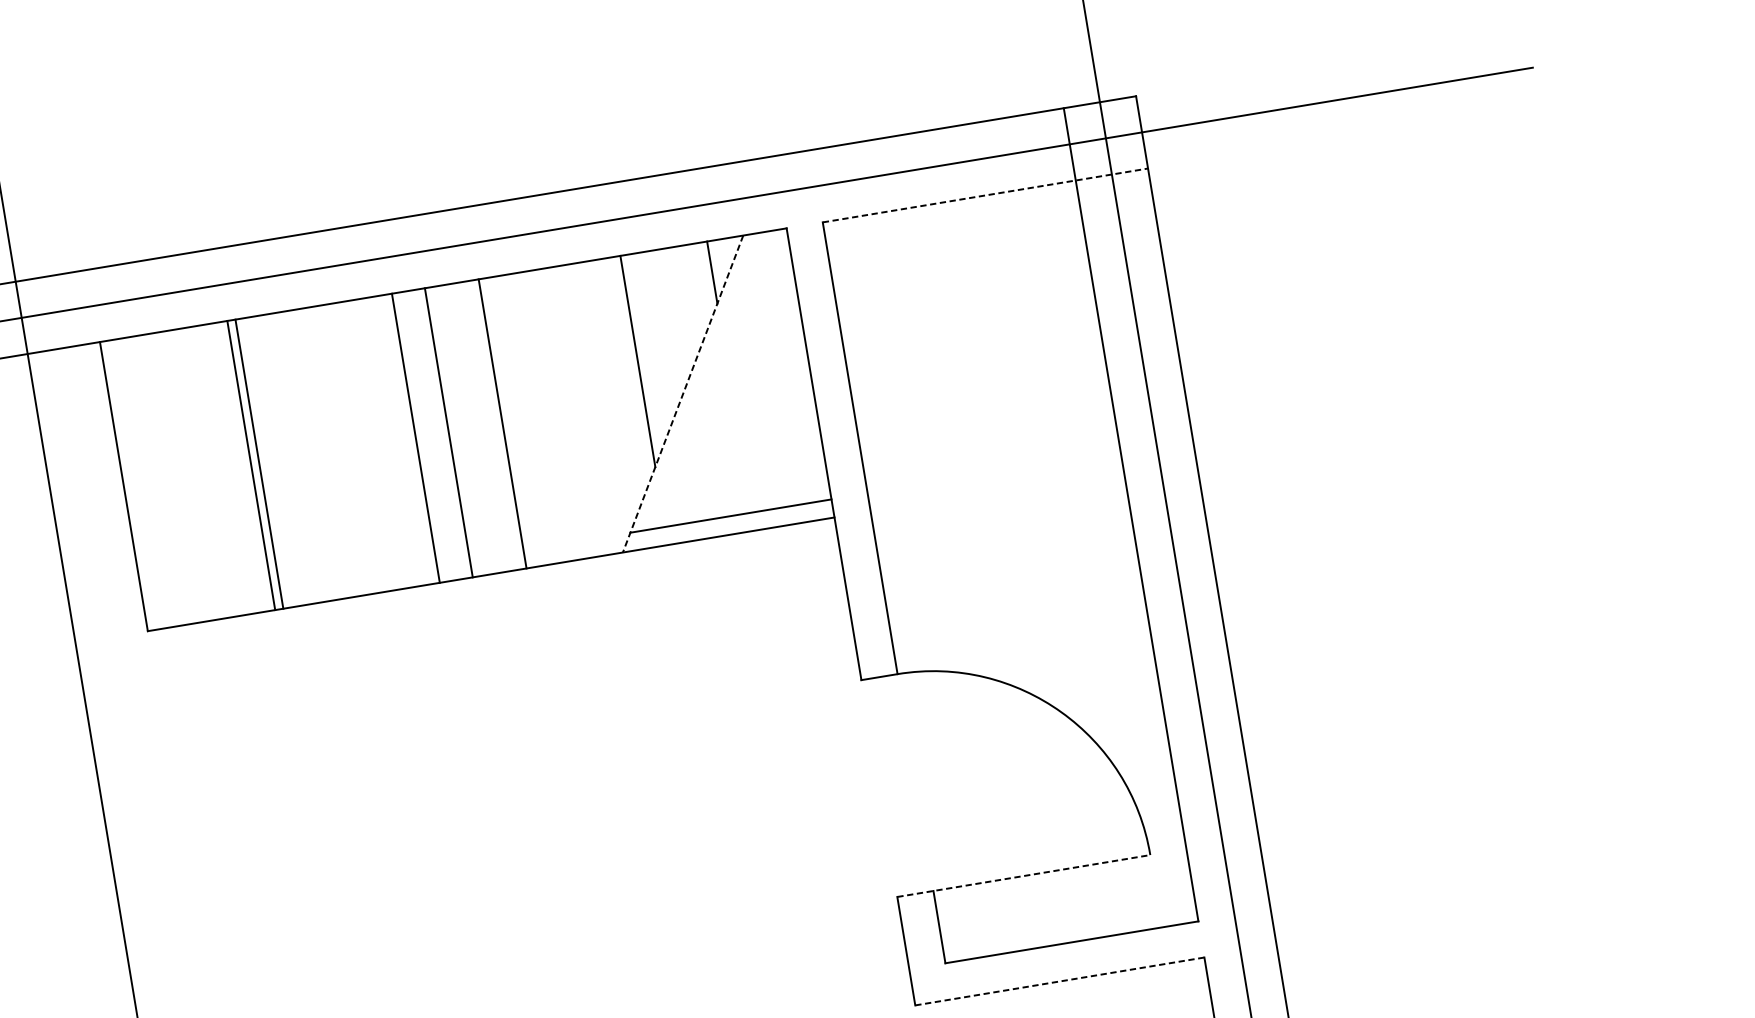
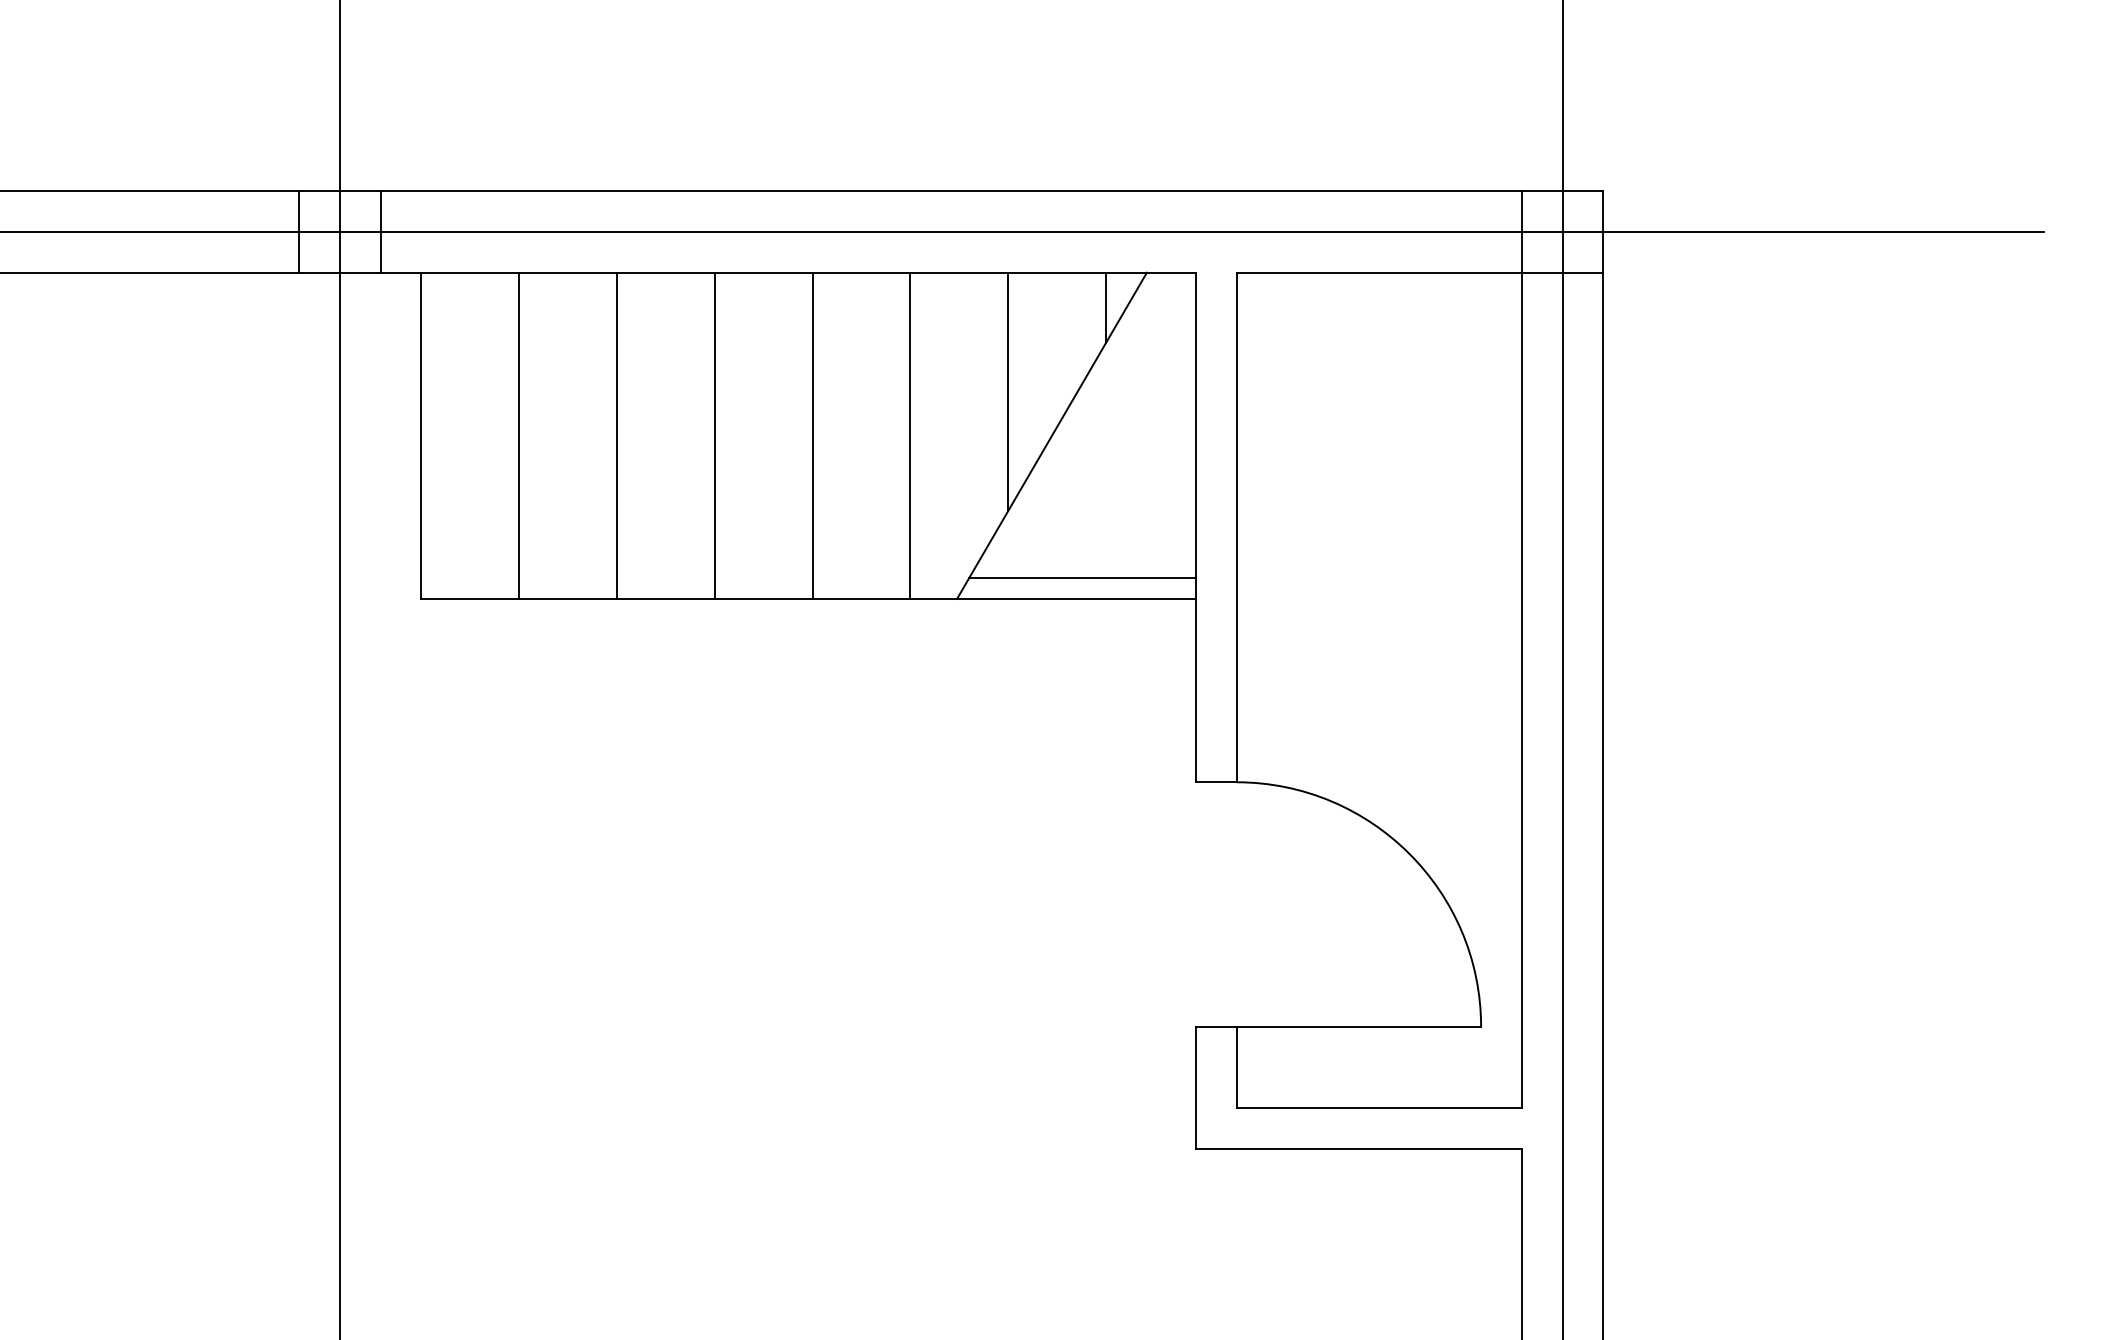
line: (985, 195) -> (1420, 272), dashed -> solid
line: (57, 311) -> (380, 231), added
line: (683, 393) -> (1052, 435), dashed -> solid
line: (502, 423) -> (910, 435), moved
line: (448, 432) -> (714, 435), moved
line: (415, 438) -> (812, 435), moved
line: (259, 463) -> (519, 435), moved
line: (250, 465) -> (616, 435), moved
line: (1023, 875) -> (1338, 1026), dashed -> solid
line: (1060, 981) -> (1359, 1149), dashed -> solid

